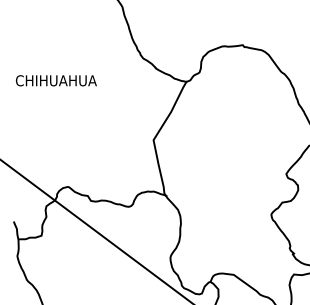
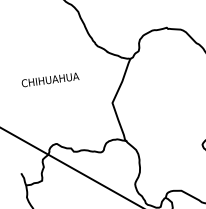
text: (56, 80) -> (50, 79), moved

